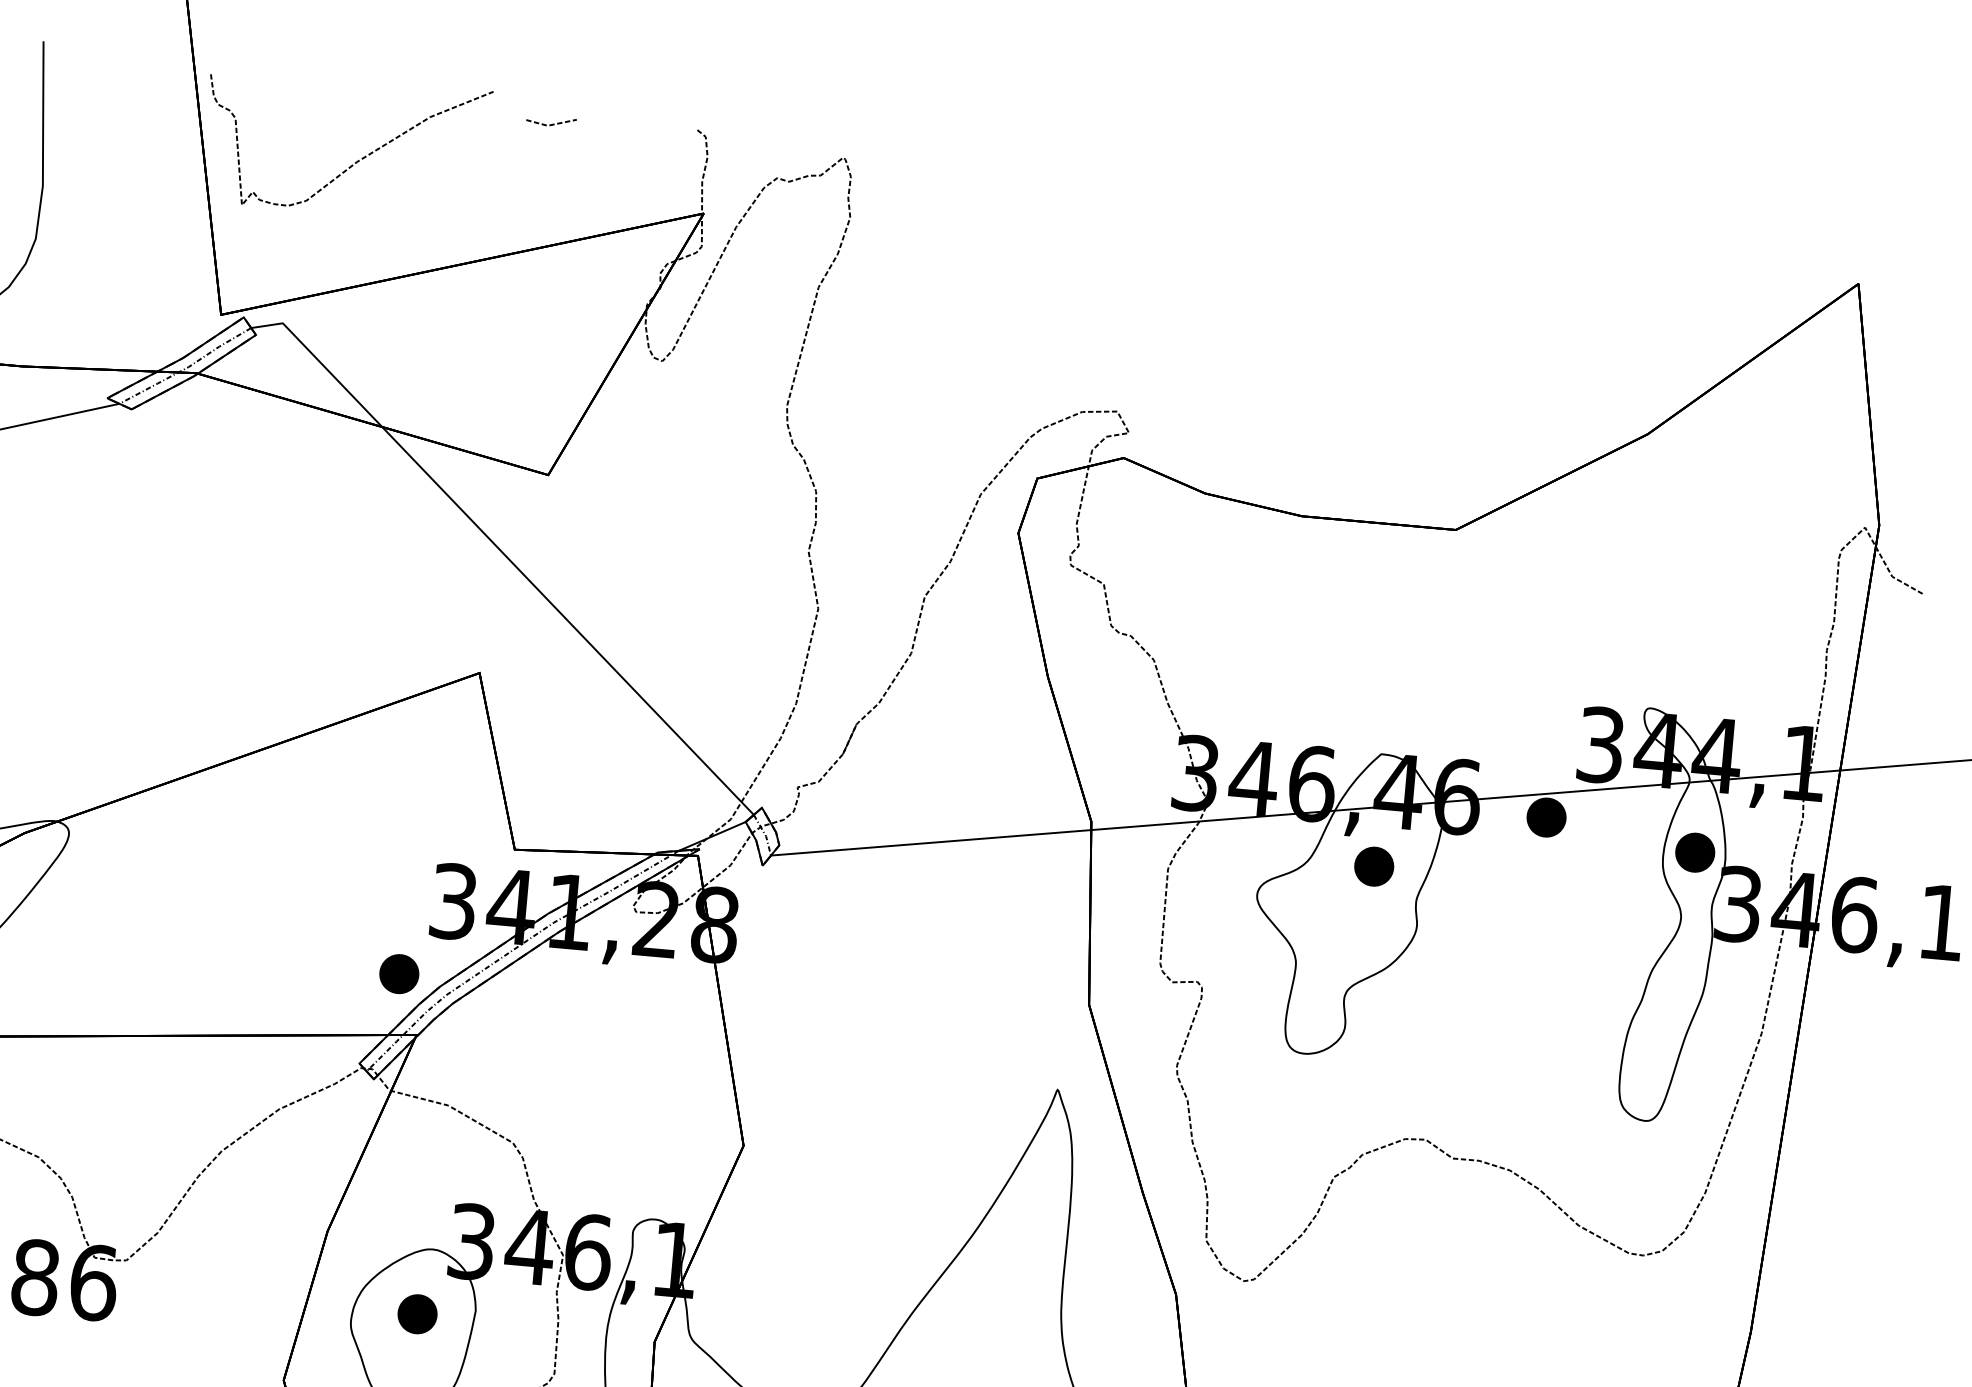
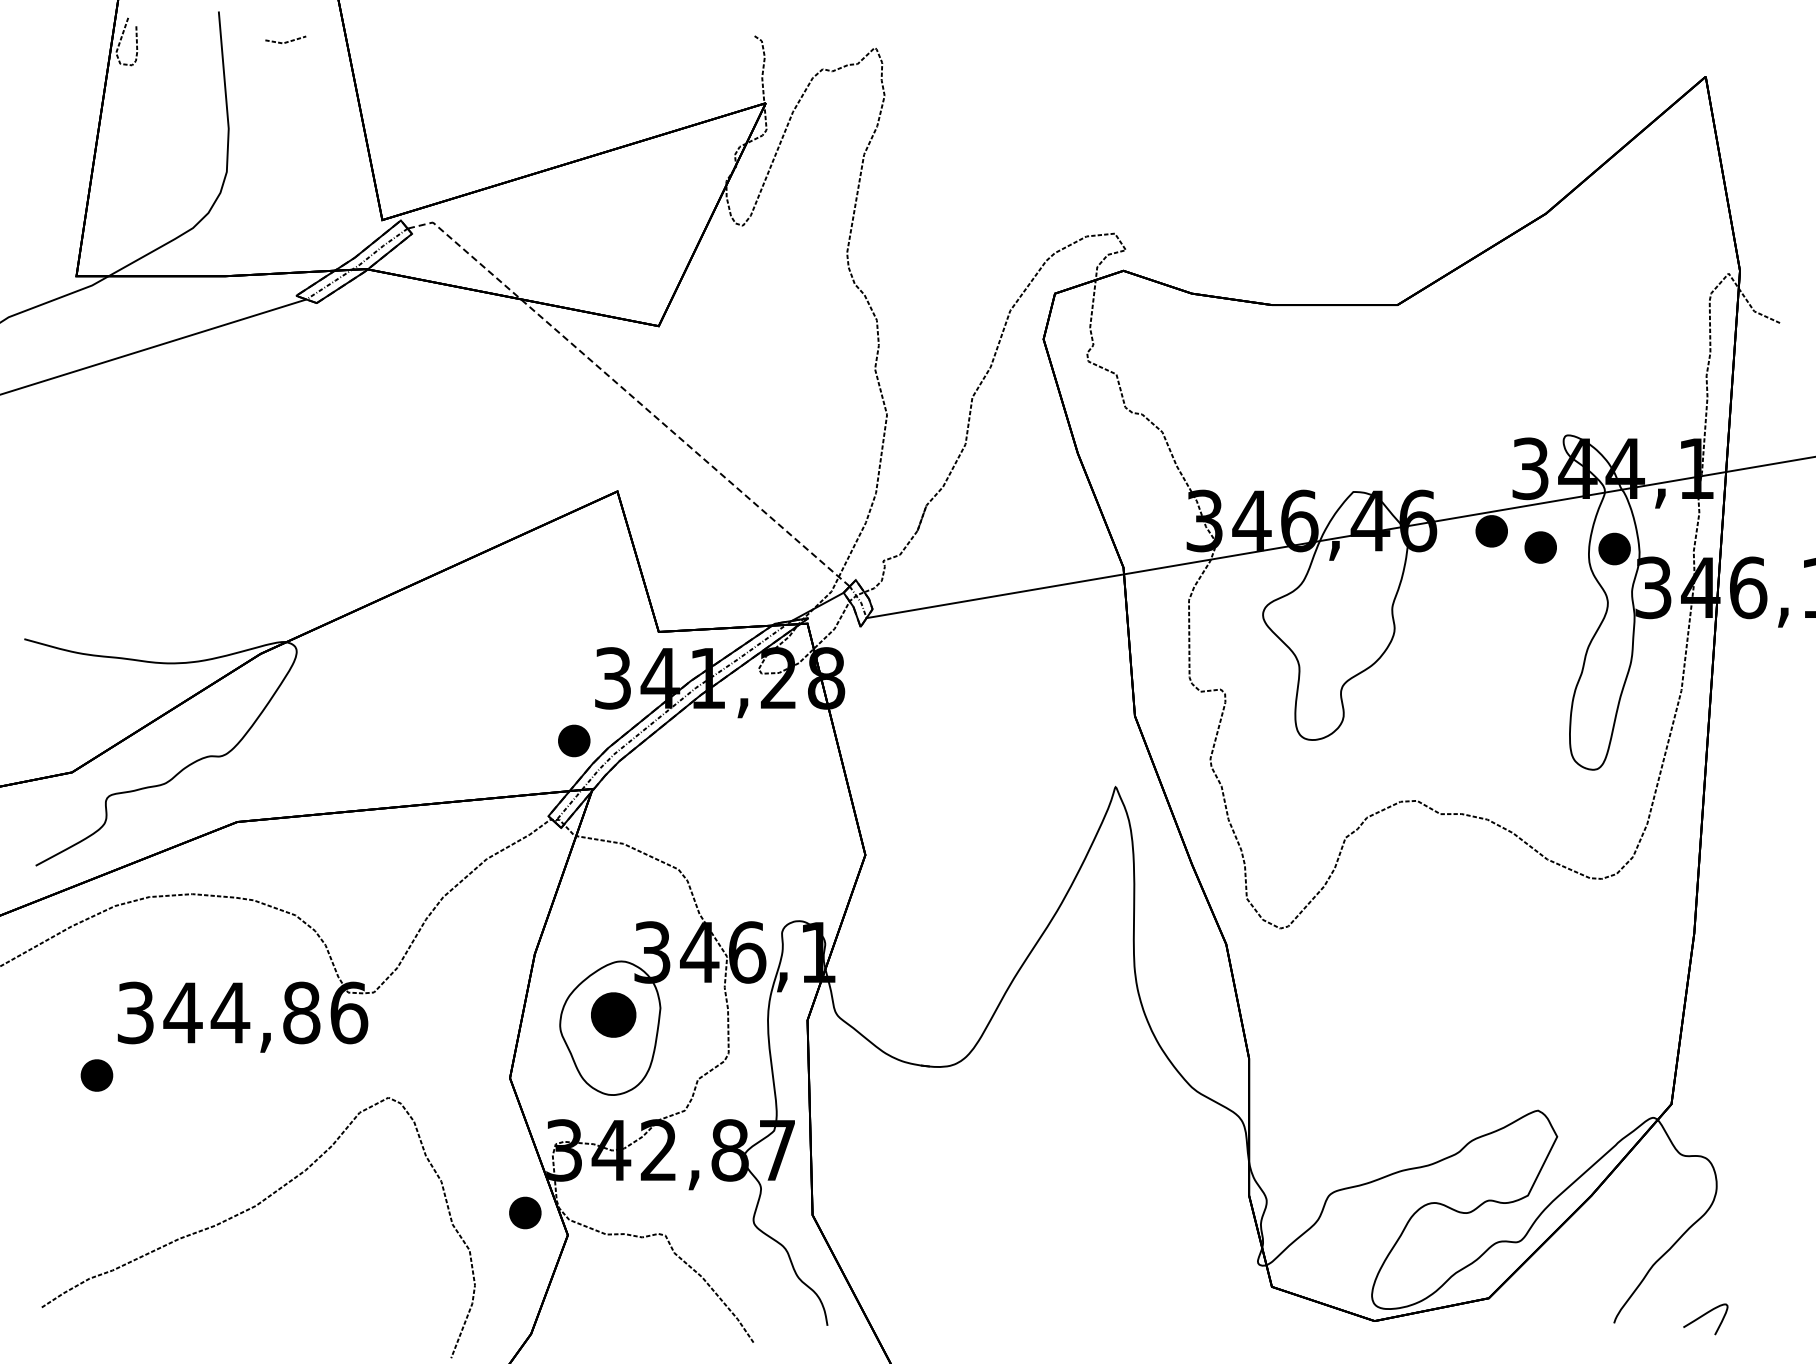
line: (550, 123) -> (285, 41), moved
curve: (354, 161) -> (479, 86), removed
line: (506, 556) -> (630, 395), solid -> dashed
part: (1373, 866) -> (1540, 547), moved
part: (417, 1313) -> (613, 1014), size x1.4

